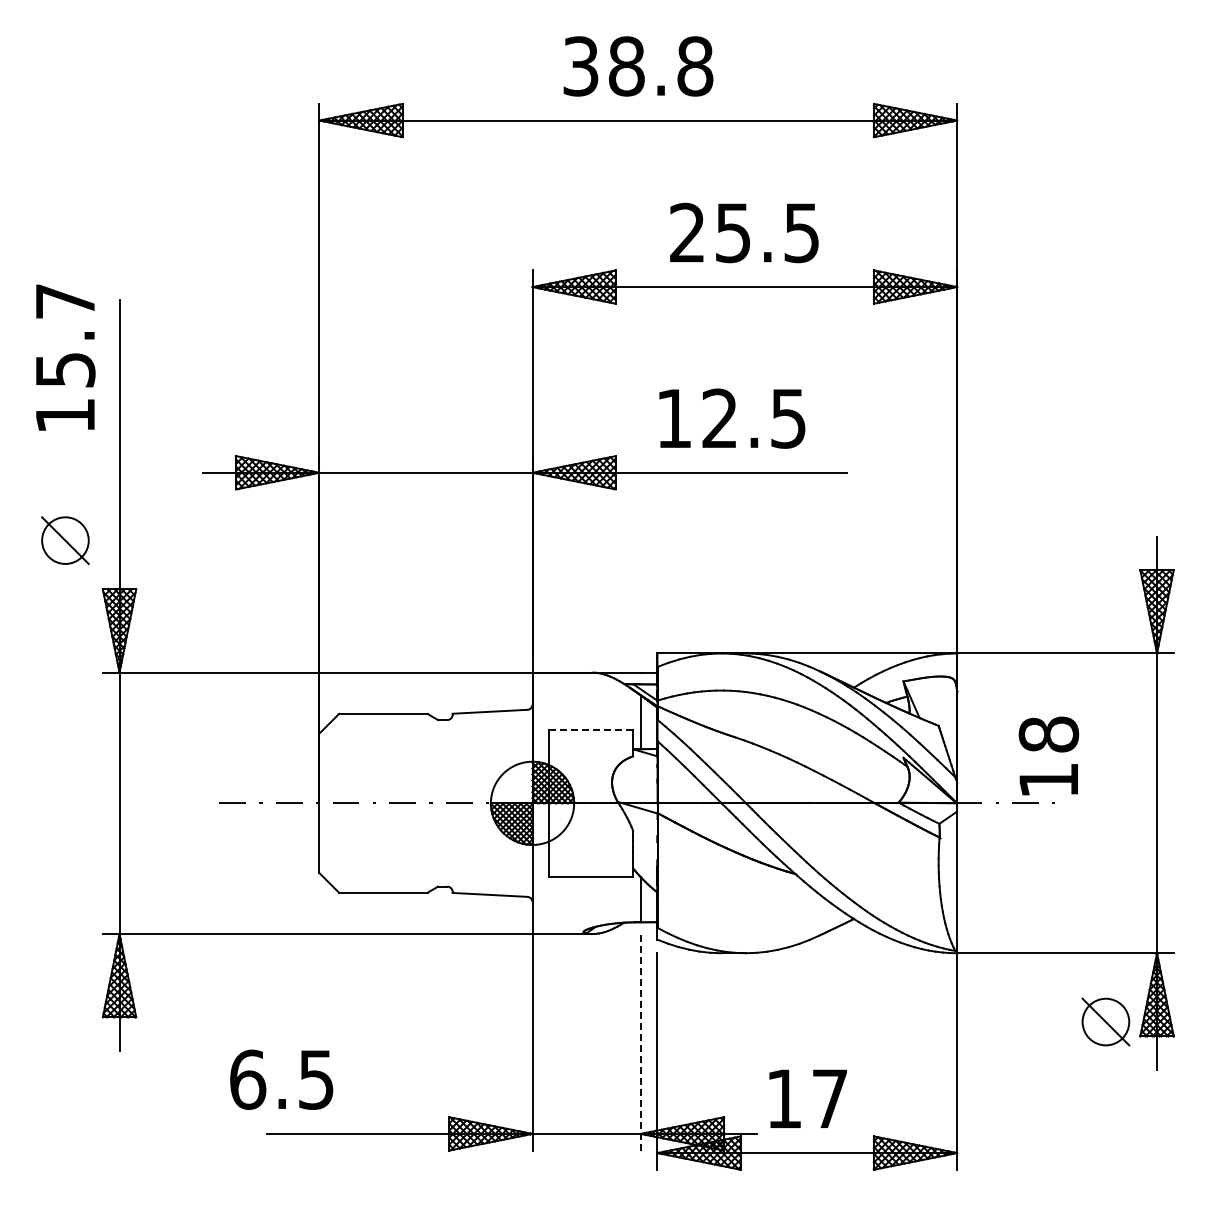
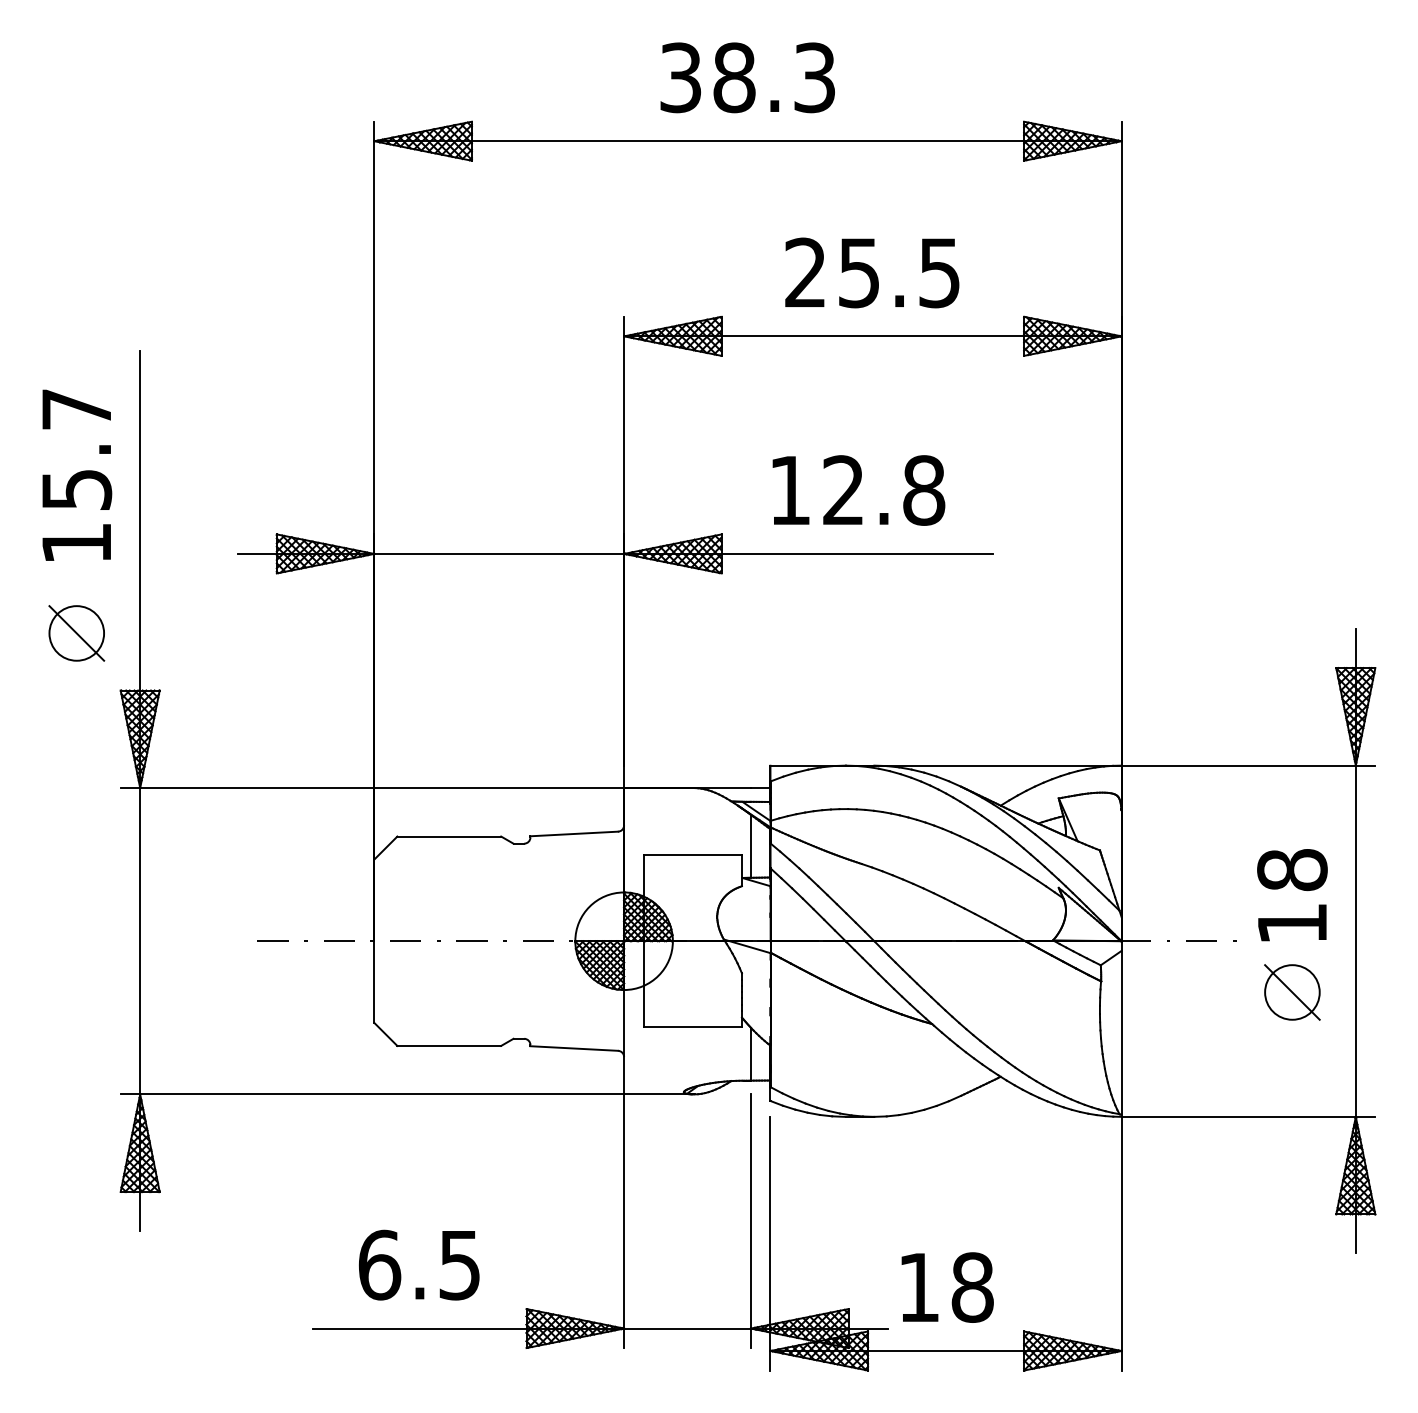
text: (695, 66) -> (815, 77), 38.8 -> 38.3
text: (65, 357) -> (76, 475), moved
text: (788, 418) -> (924, 490), 12.5 -> 12.8
line: (591, 730) -> (693, 855), dashed -> solid
text: (1048, 755) -> (1291, 894), moved
part: (1105, 1021) -> (1291, 991), moved
line: (640, 1041) -> (750, 1220), dashed -> solid
text: (281, 1079) -> (419, 1264), moved
text: (830, 1098) -> (973, 1287), 17 -> 18

